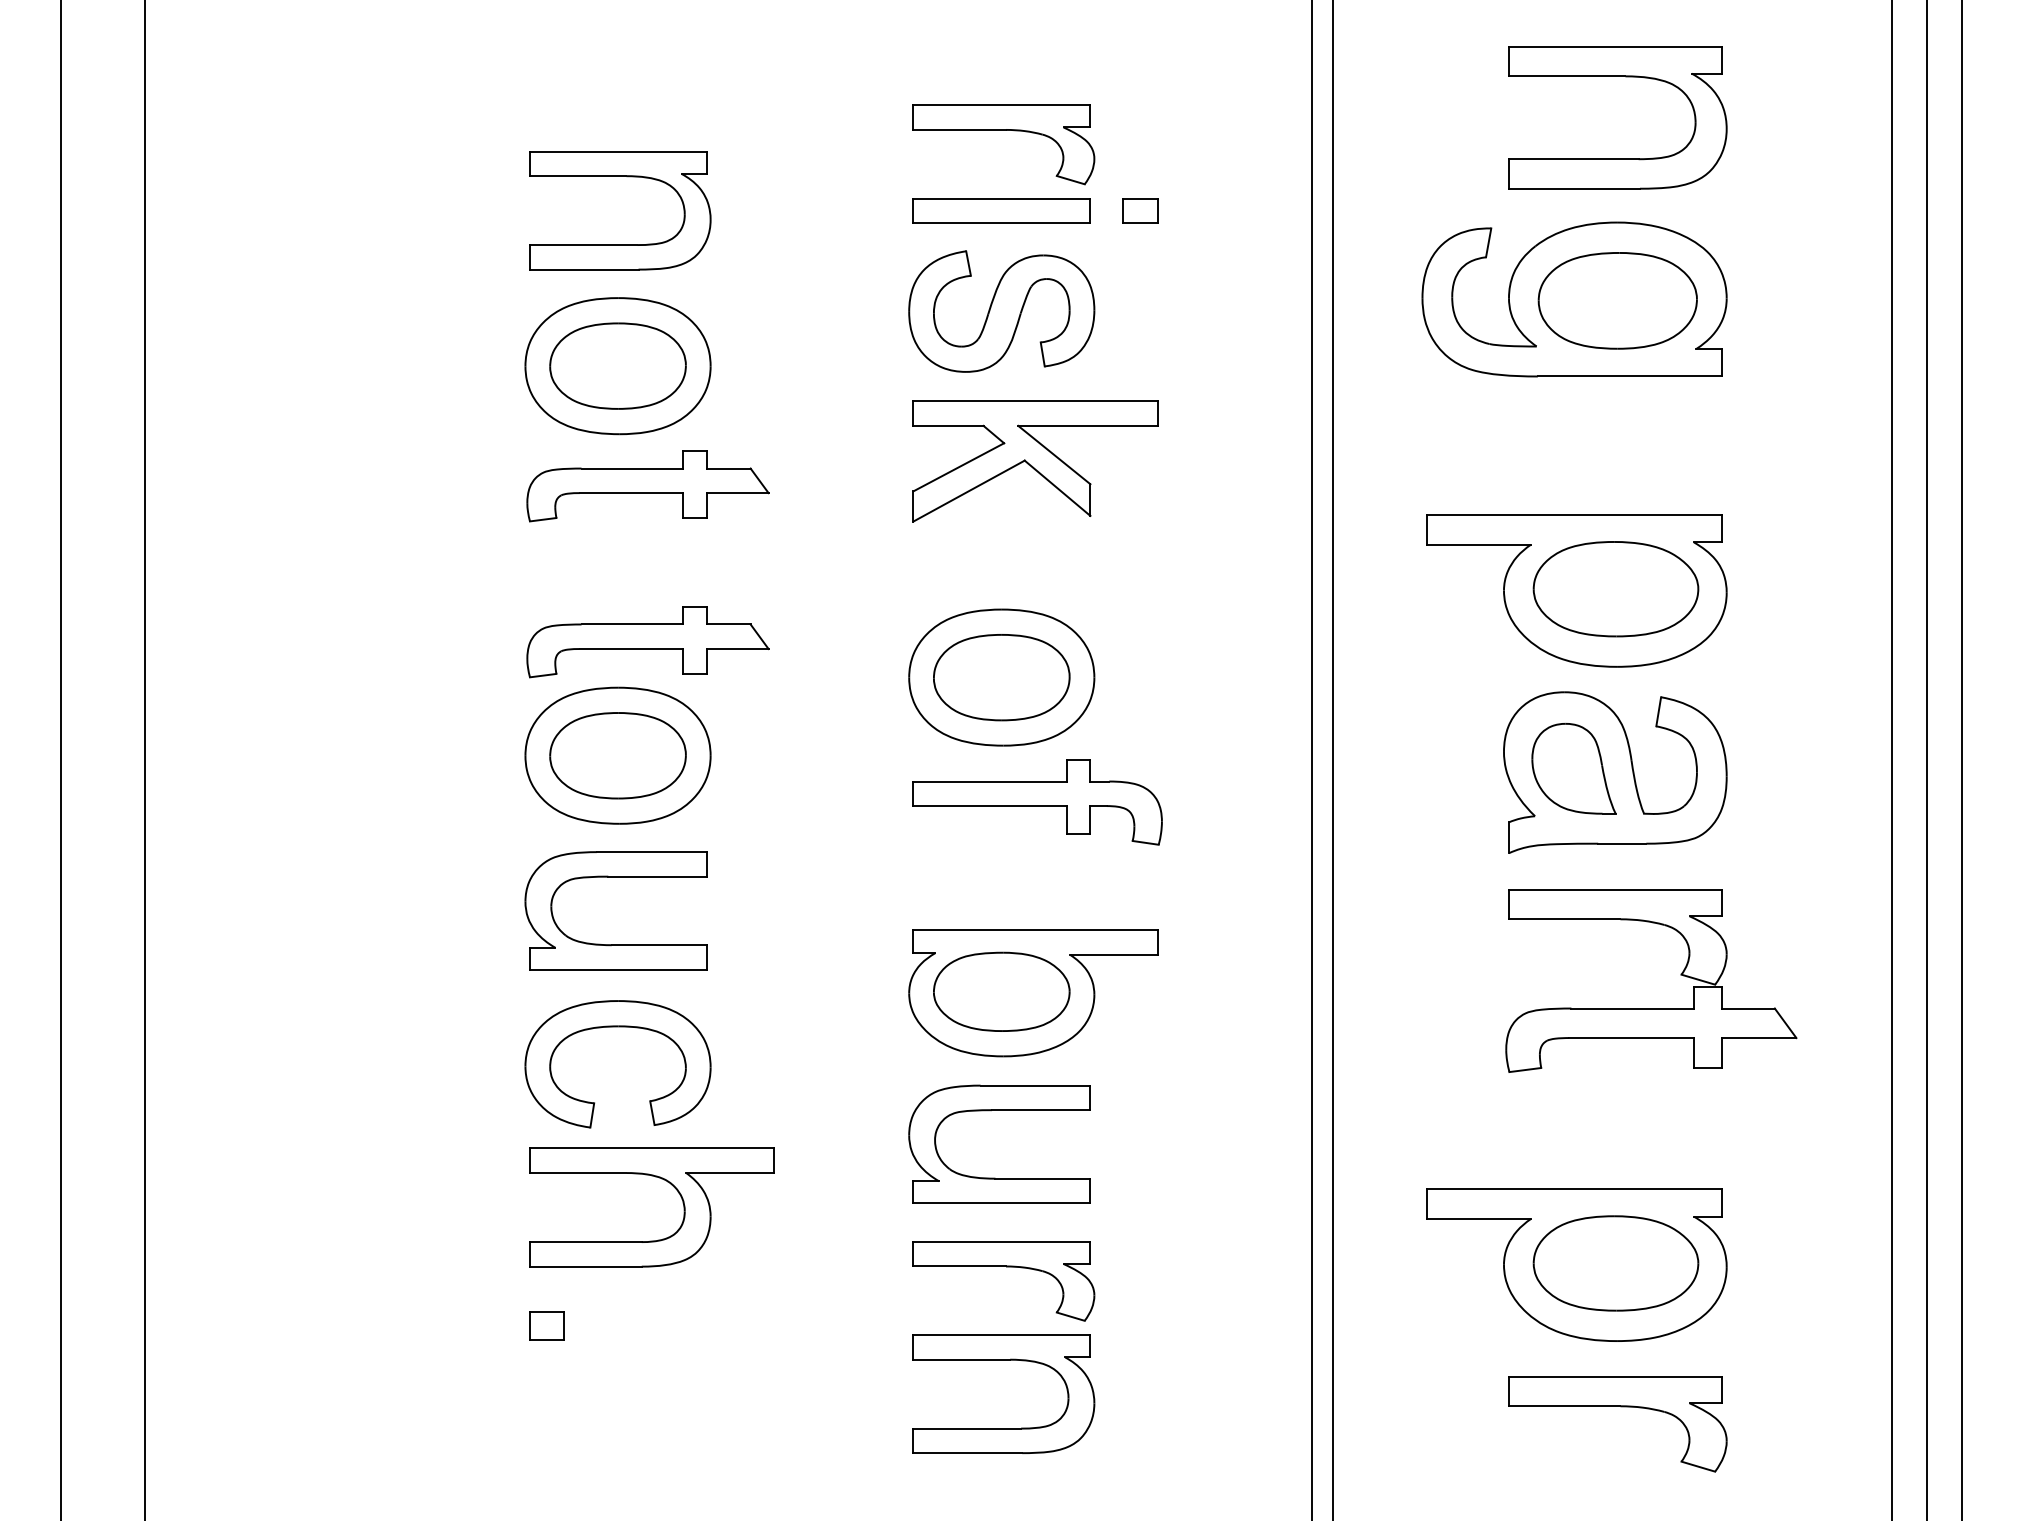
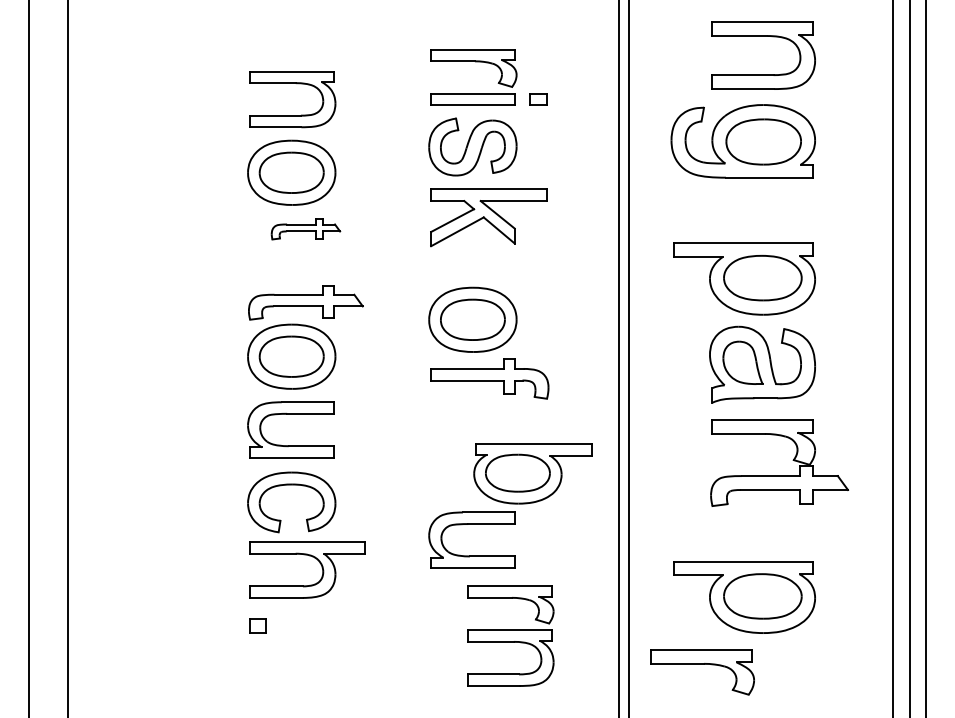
part: (647, 486) -> (305, 229), size x0.6
part: (1032, 992) -> (532, 473), moved
part: (1003, 1346) -> (510, 635), moved
part: (1617, 1407) -> (702, 664), moved

